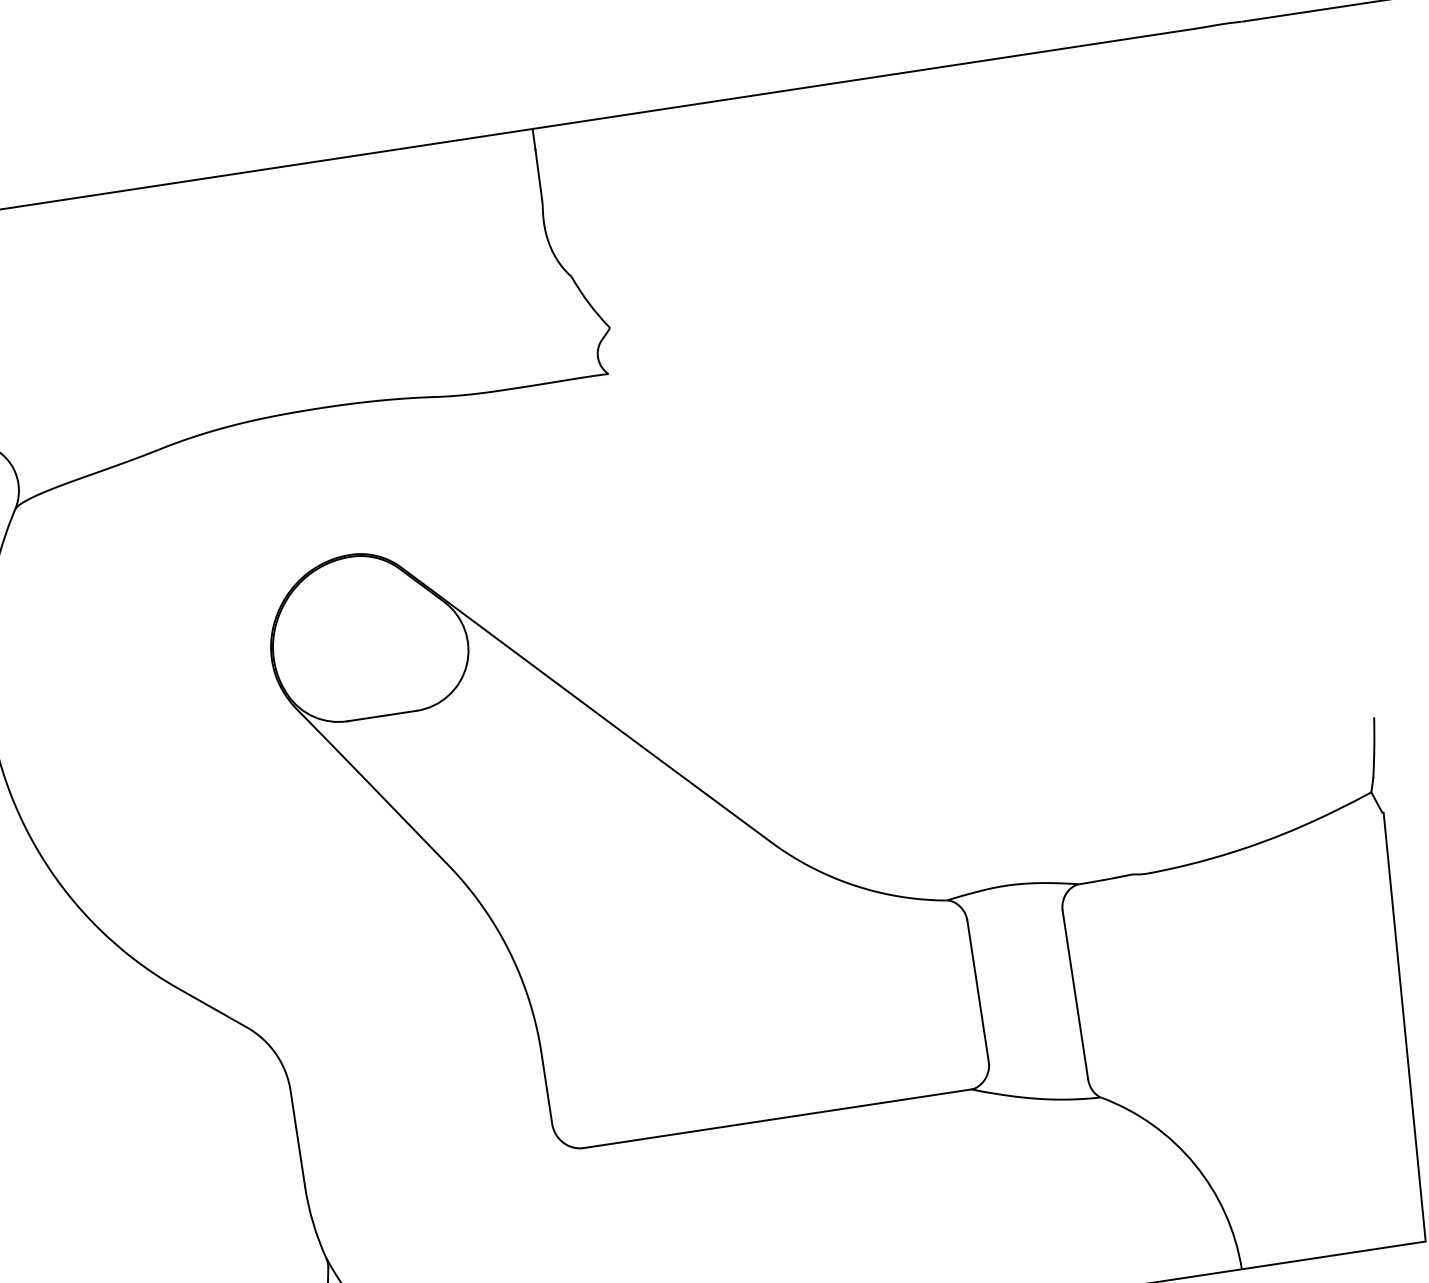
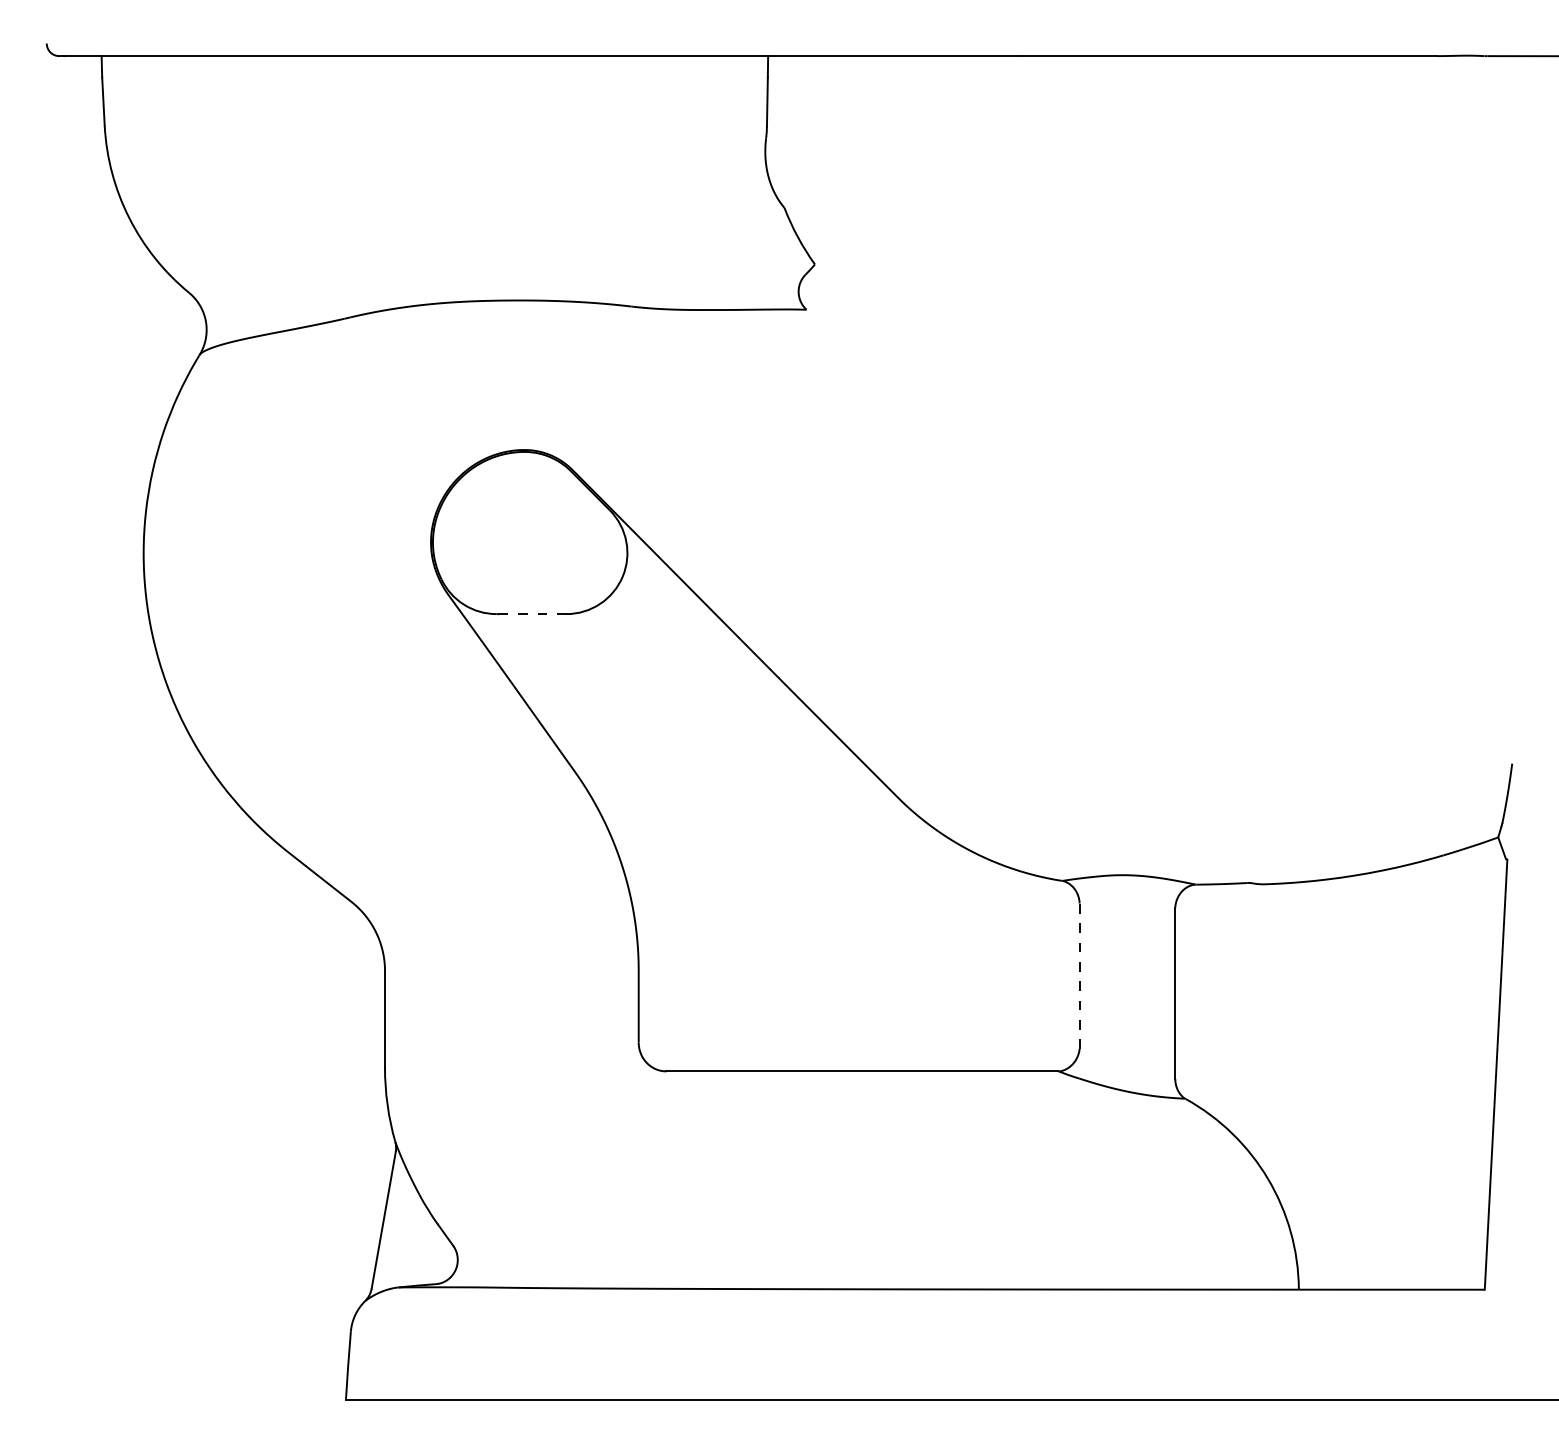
line: (382, 716) -> (531, 614), solid -> dashed
line: (978, 992) -> (1079, 976), solid -> dashed

